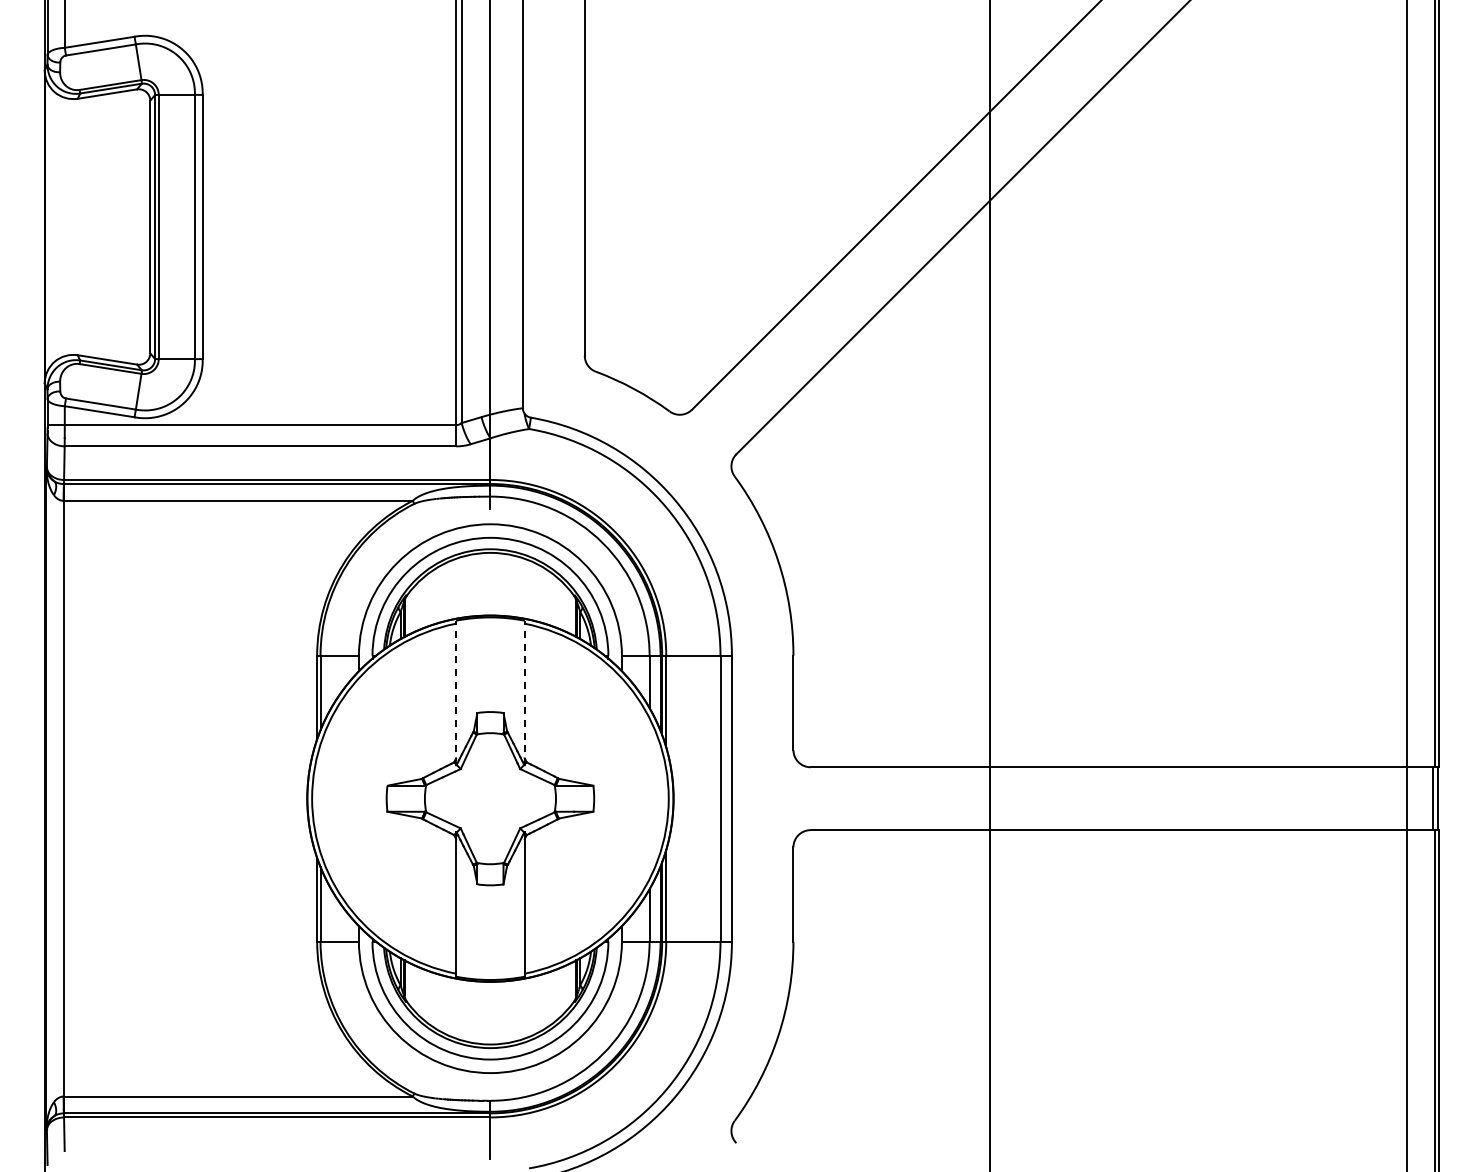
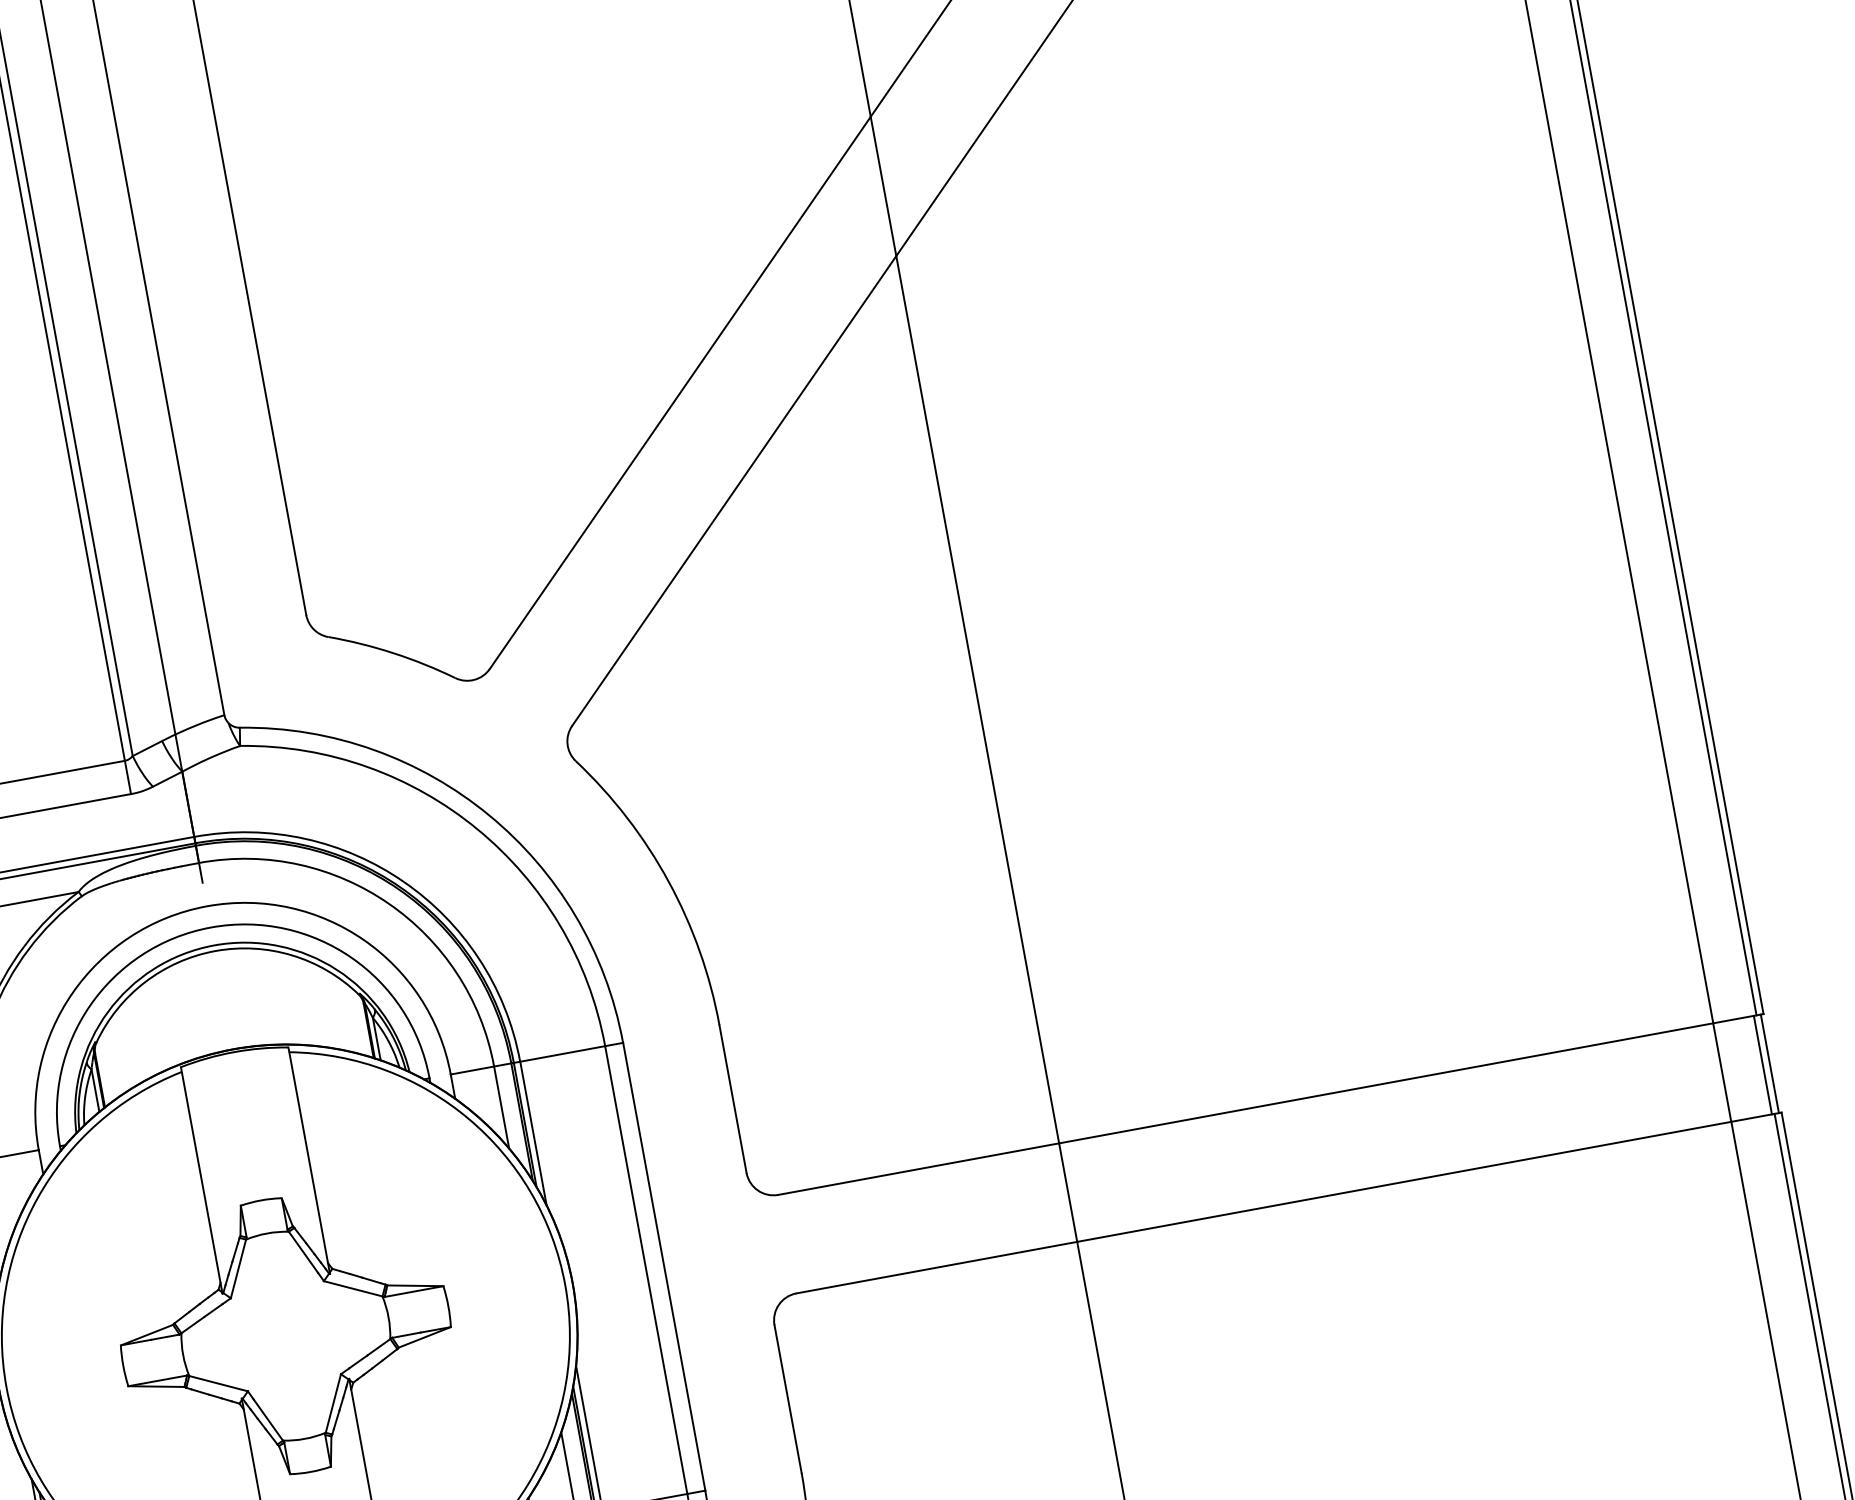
line: (456, 692) -> (202, 1179), dashed -> solid
line: (524, 692) -> (308, 1160), dashed -> solid

